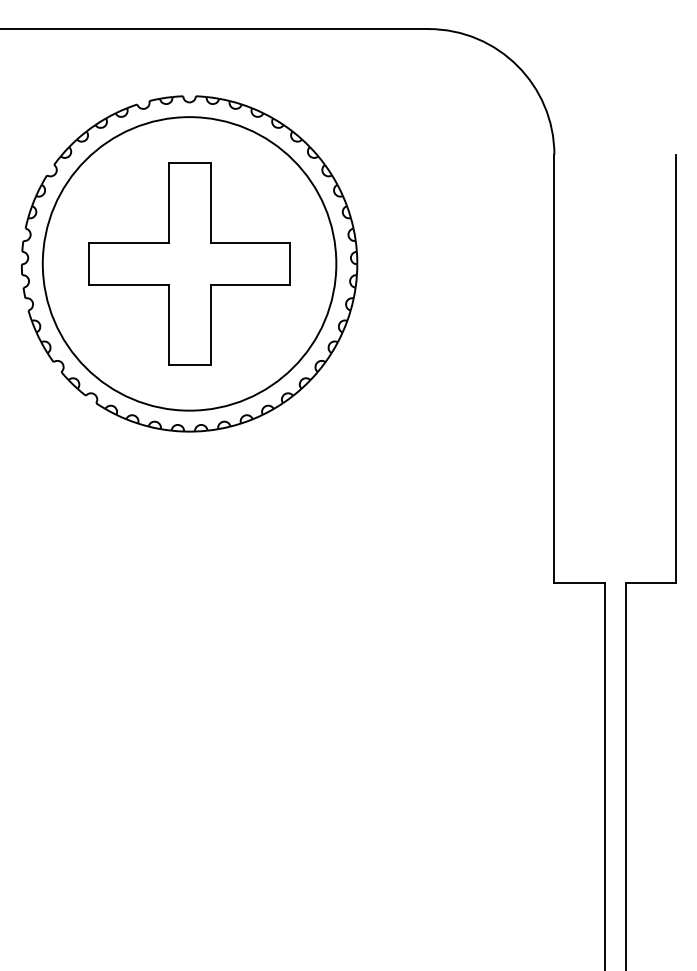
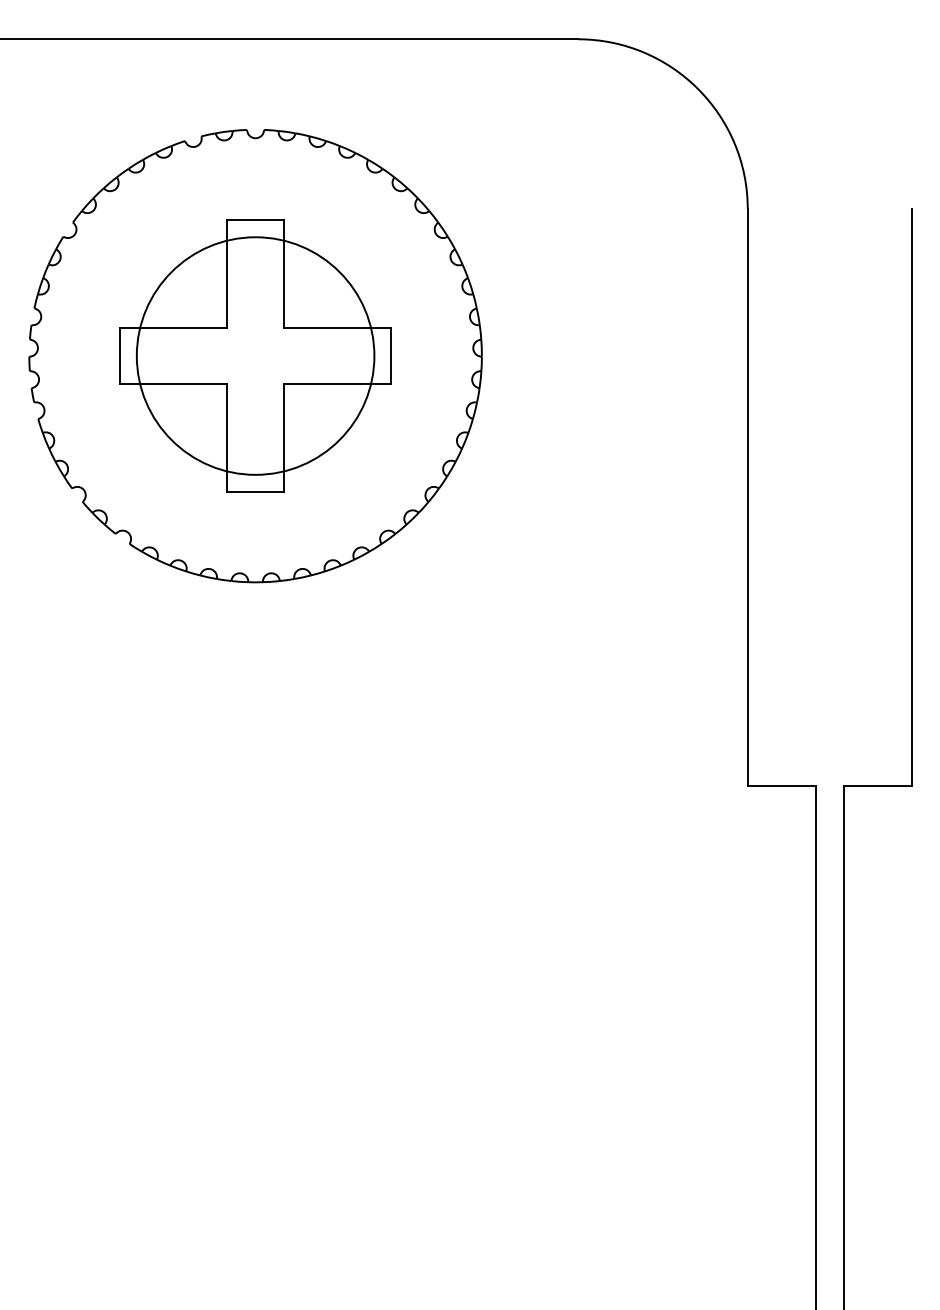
circle: (189, 264) -> (255, 356), size x0.6

